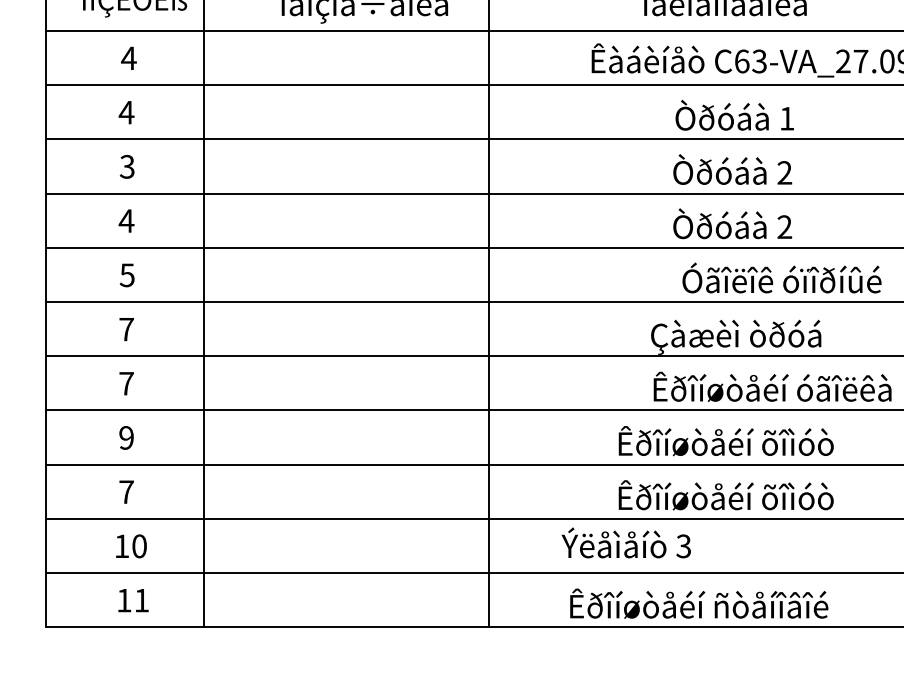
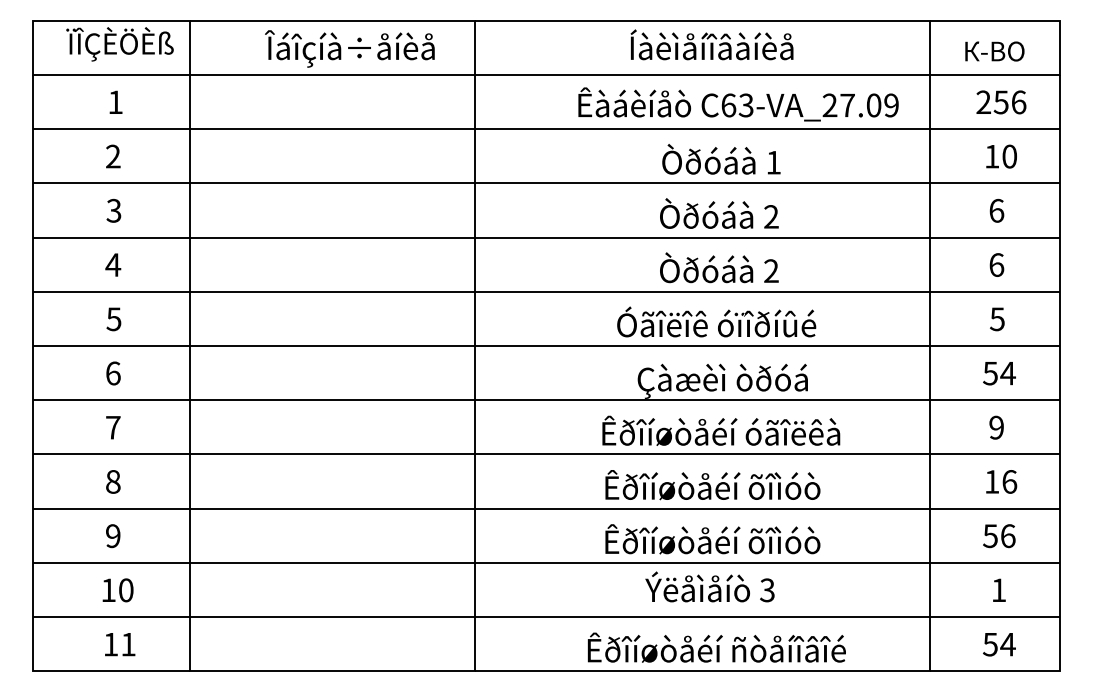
text: (128, 57) -> (115, 101), 4 -> 1
text: (126, 112) -> (113, 156), 4 -> 2
text: (781, 277) -> (716, 321), moved
text: (126, 329) -> (113, 373), 7 -> 6
text: (772, 386) -> (721, 430), moved
text: (126, 437) -> (113, 481), 9 -> 8
text: (126, 492) -> (113, 536), 7 -> 9
text: (625, 542) -> (709, 586), moved
text: (698, 603) -> (716, 647), moved

